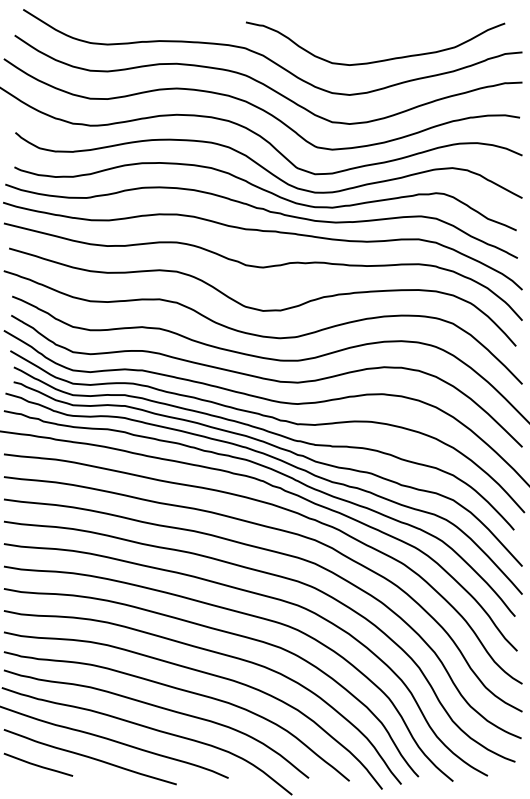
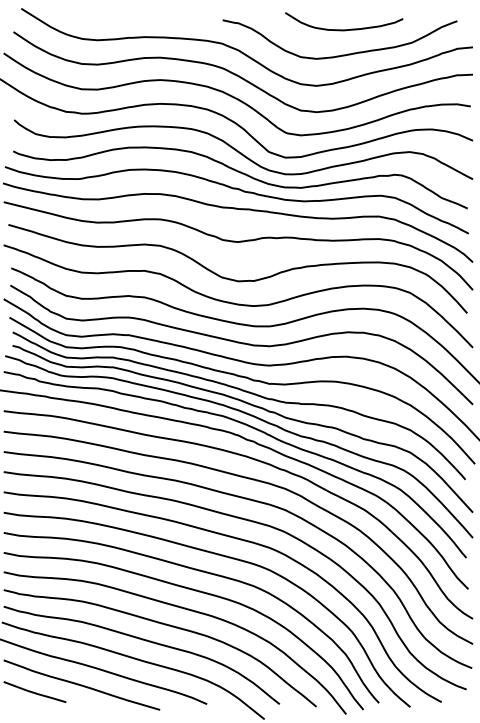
curve: (379, 32) -> (343, 29), added

